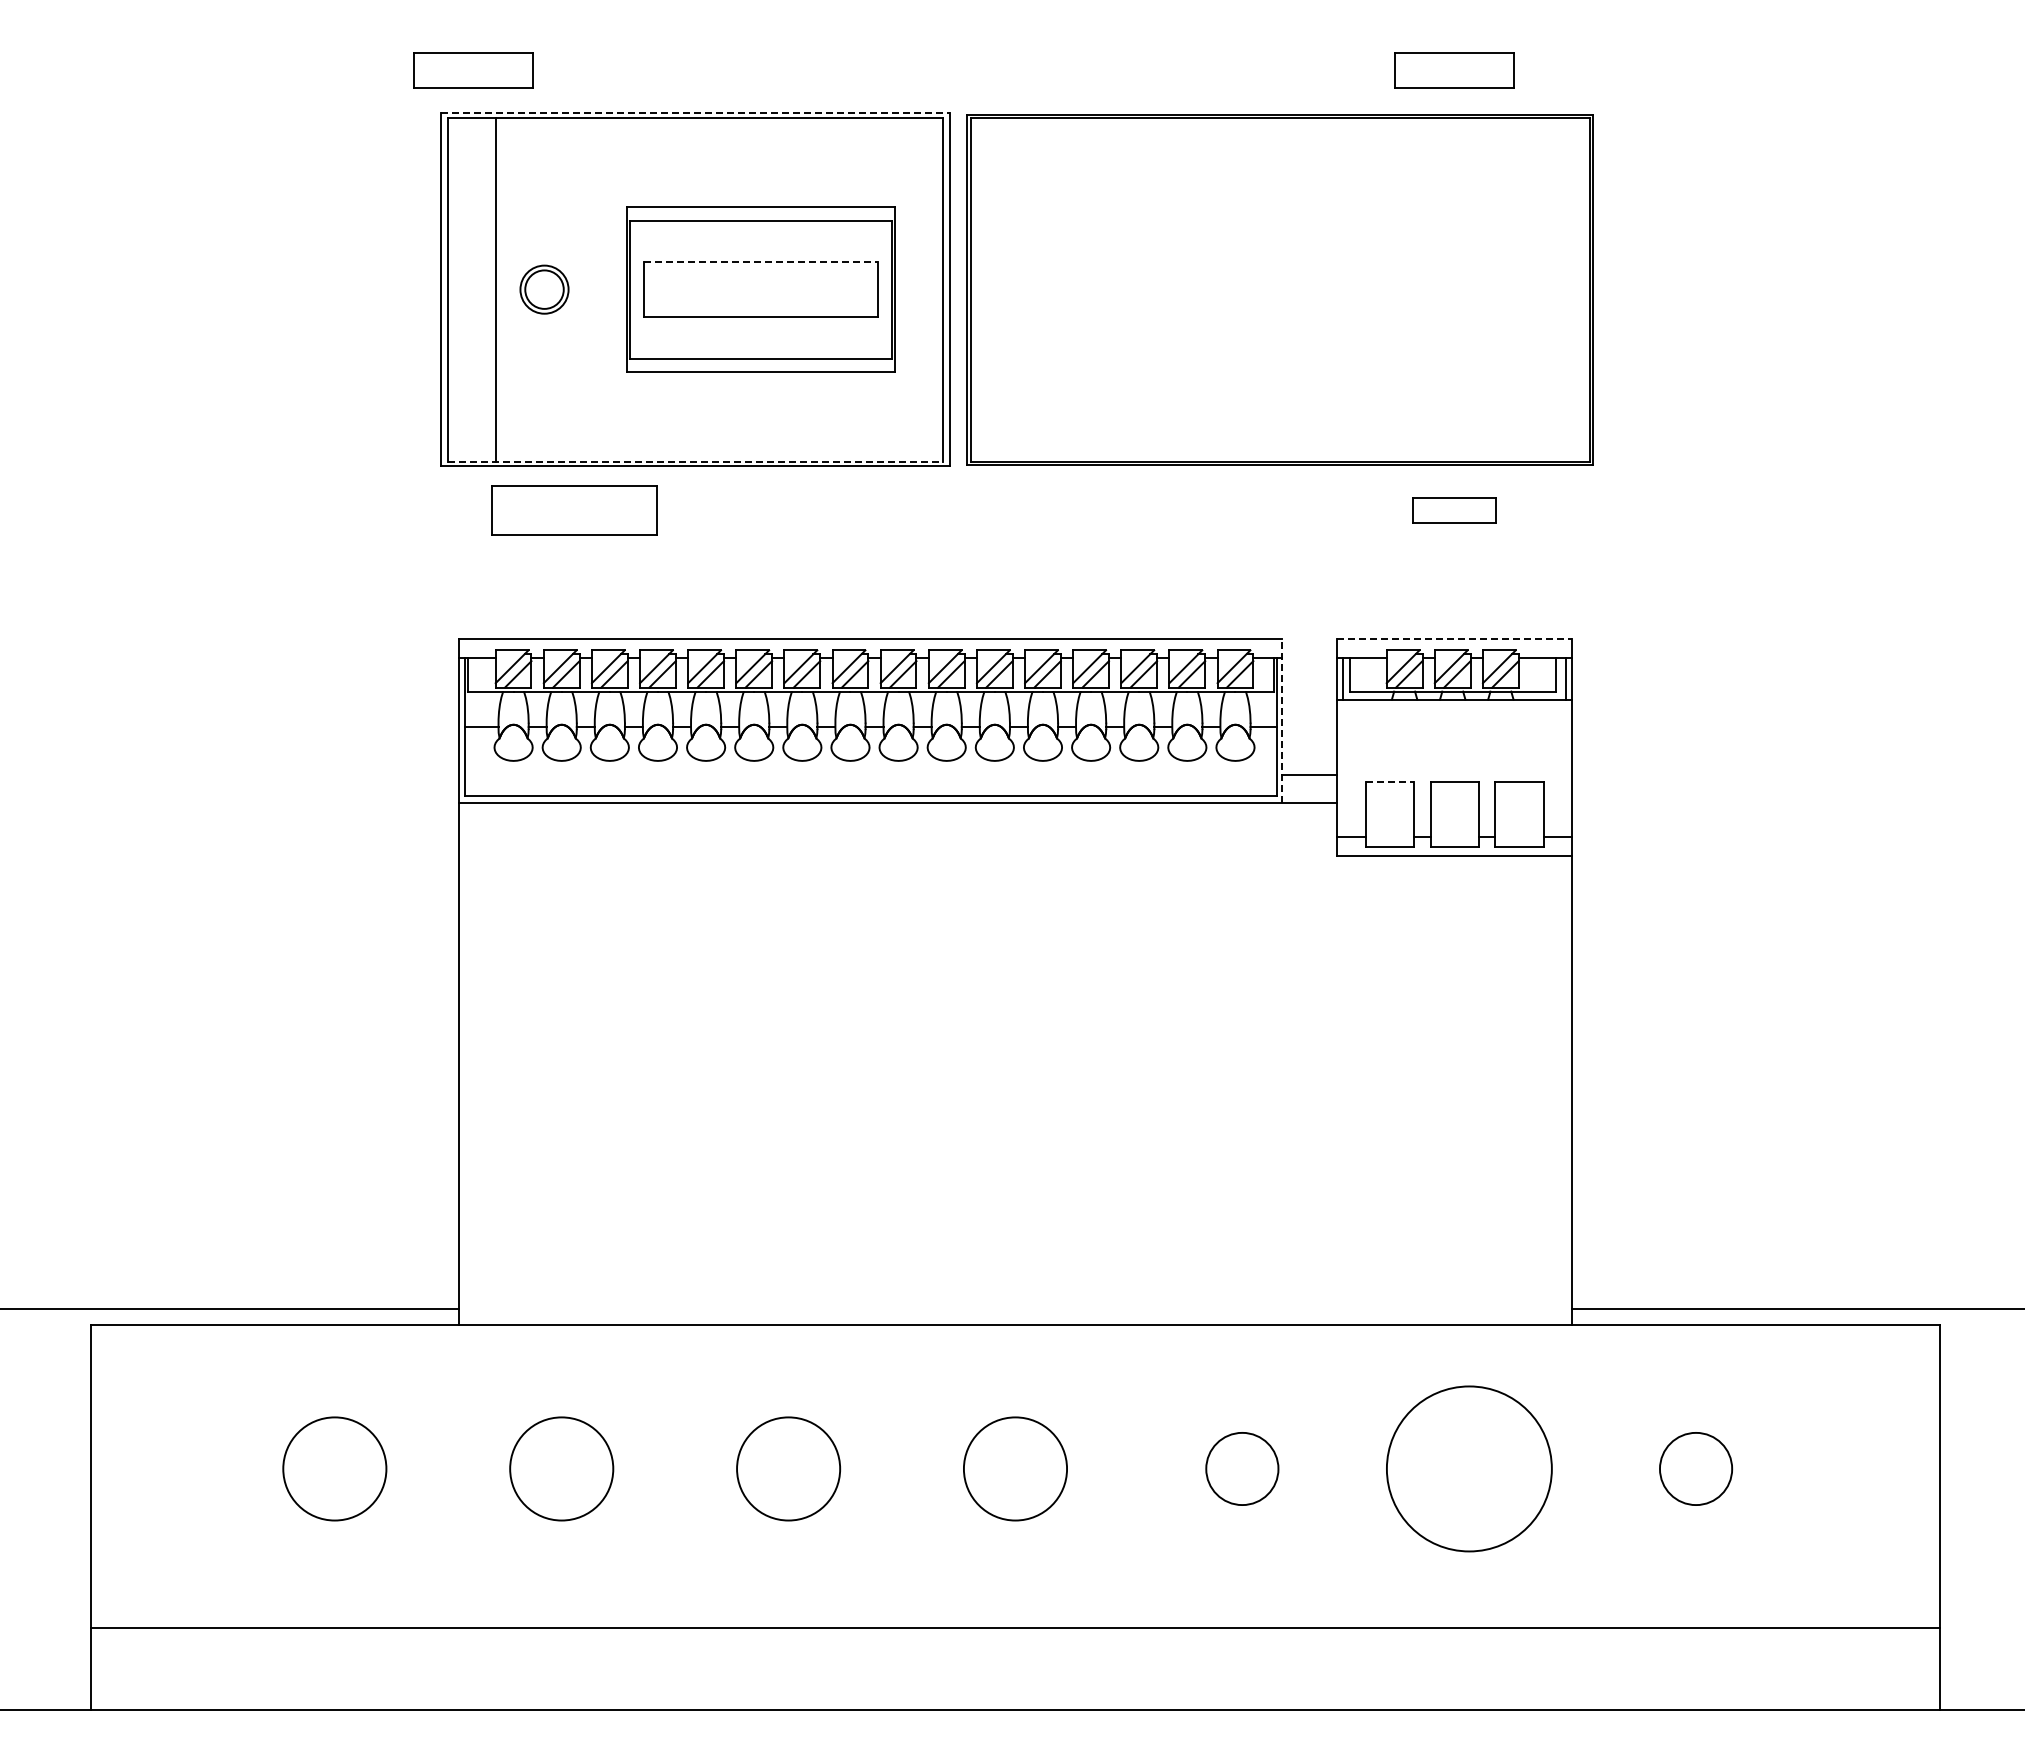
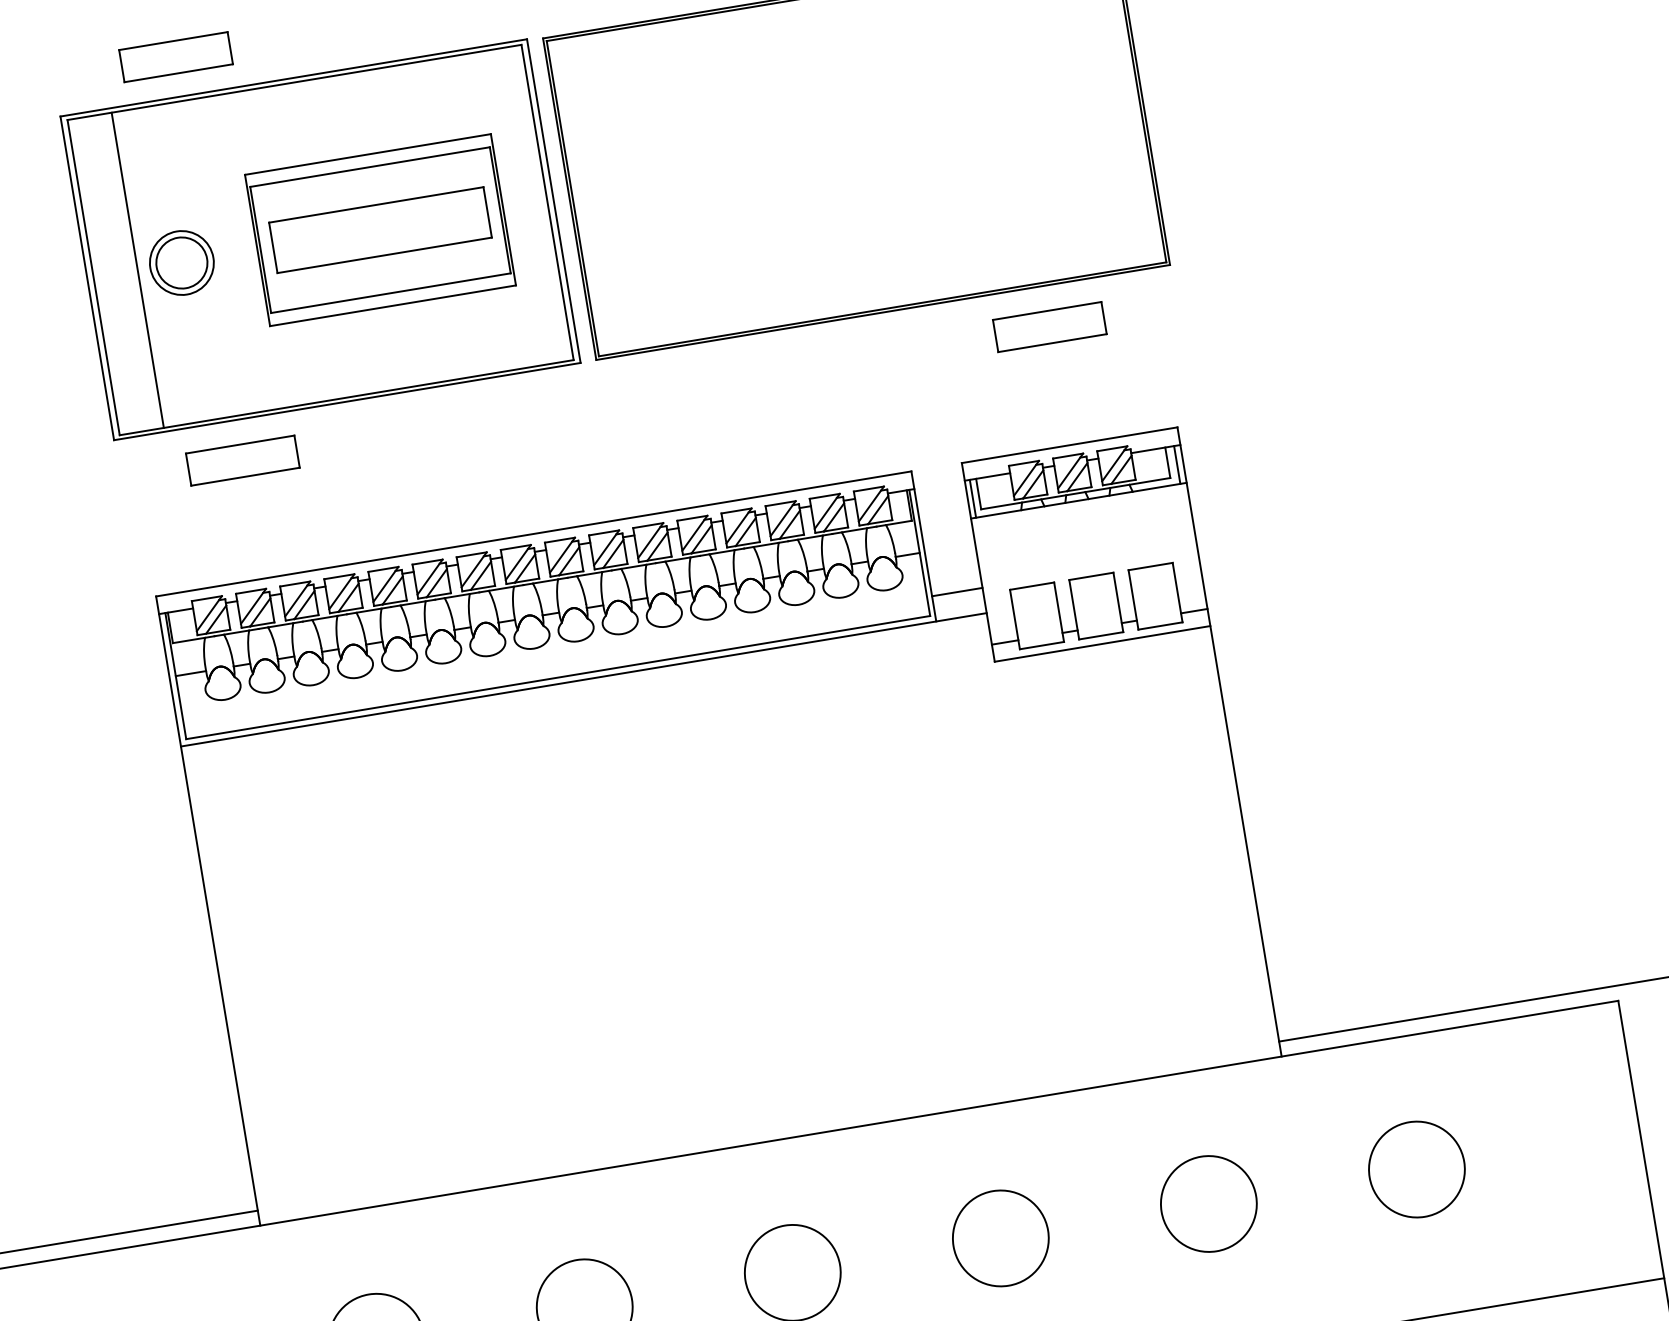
part: (473, 70) -> (176, 57), moved
line: (696, 112) -> (294, 77), dashed -> solid
line: (761, 262) -> (376, 205), dashed -> solid
part: (544, 289) -> (181, 262), size x1.43
line: (695, 461) -> (346, 397), dashed -> solid
part: (574, 510) -> (242, 460), size x0.71
part: (1454, 510) -> (1049, 327), size x1.43
line: (1454, 639) -> (1069, 445), dashed -> solid
line: (1282, 720) -> (924, 545), dashed -> solid
line: (1390, 782) -> (1032, 586), dashed -> solid
circle: (1241, 1468) -> (999, 1238), size x1.43
circle: (1468, 1468) -> (1208, 1203), size x0.62
circle: (1695, 1468) -> (1416, 1169), size x1.43

